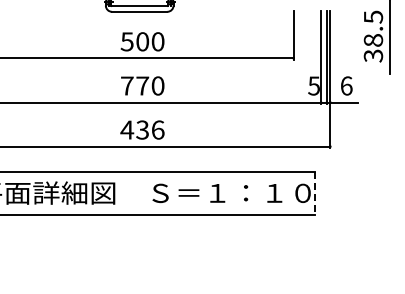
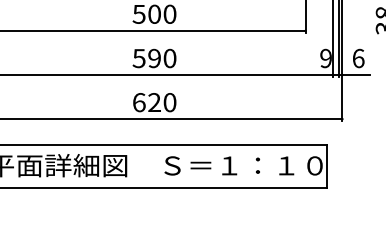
text: (134, 85) -> (146, 58), 770 -> 590
text: (313, 85) -> (325, 58), 5 -> 9
text: (142, 129) -> (154, 102), 436 -> 620
line: (315, 193) -> (327, 166), dashed -> solid

